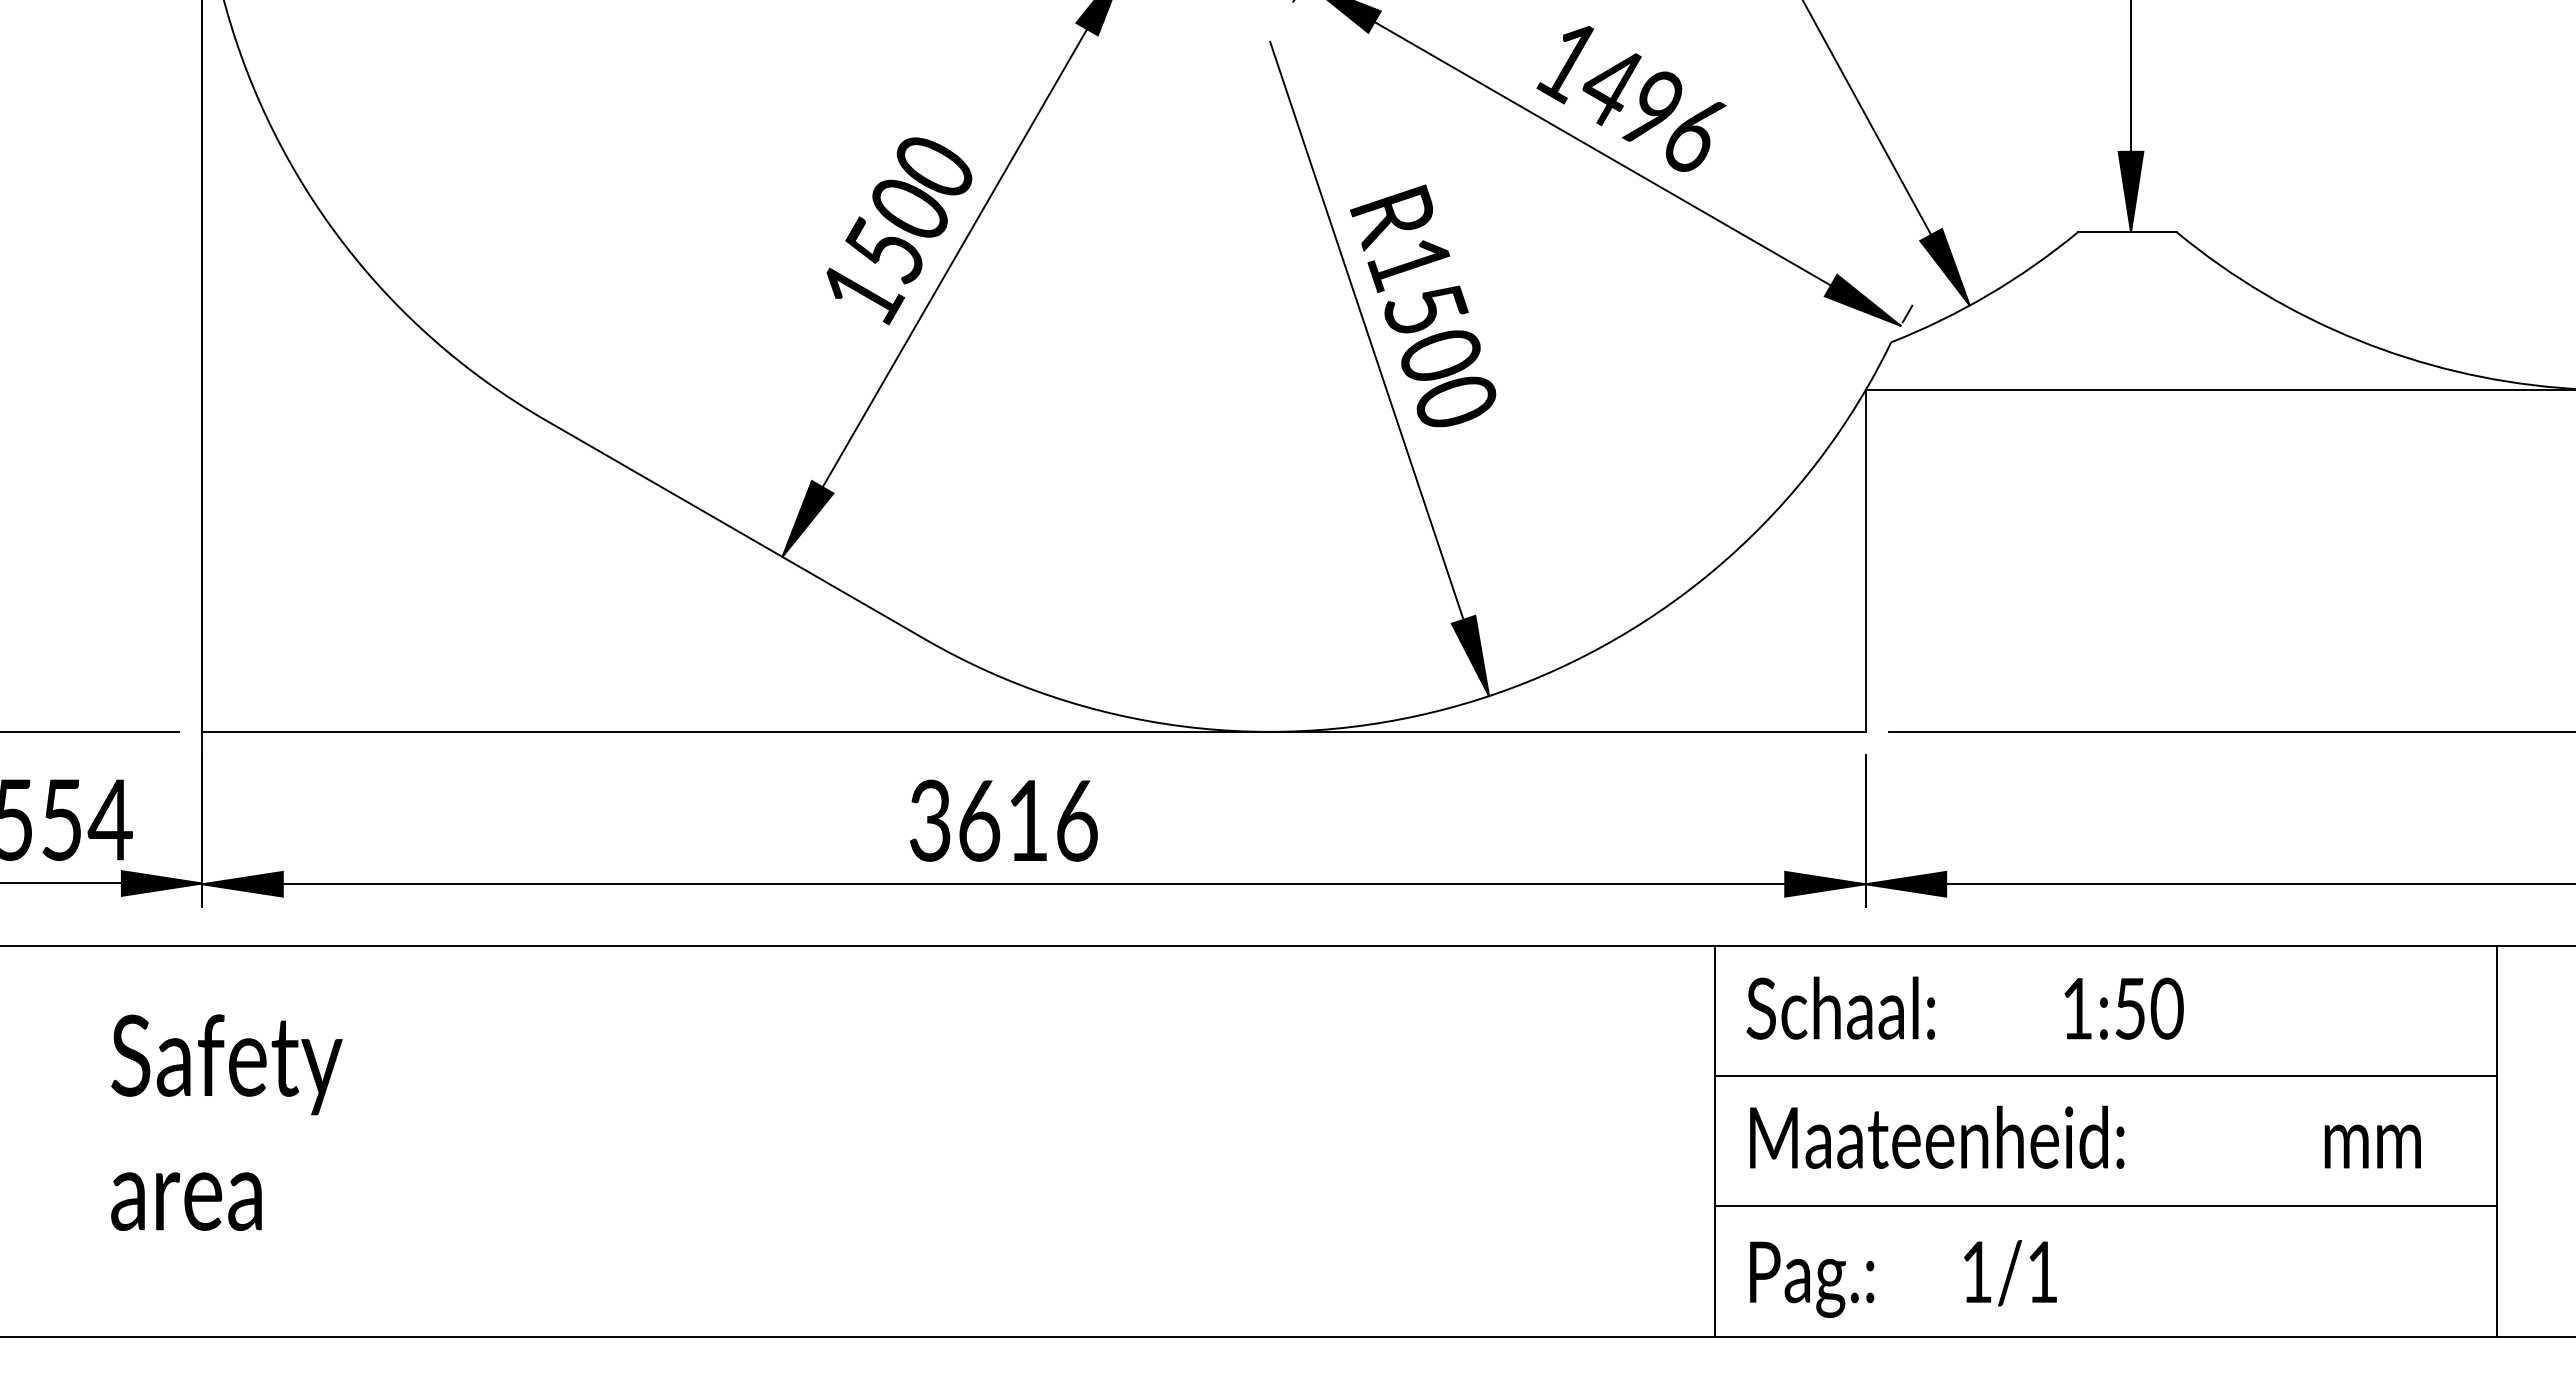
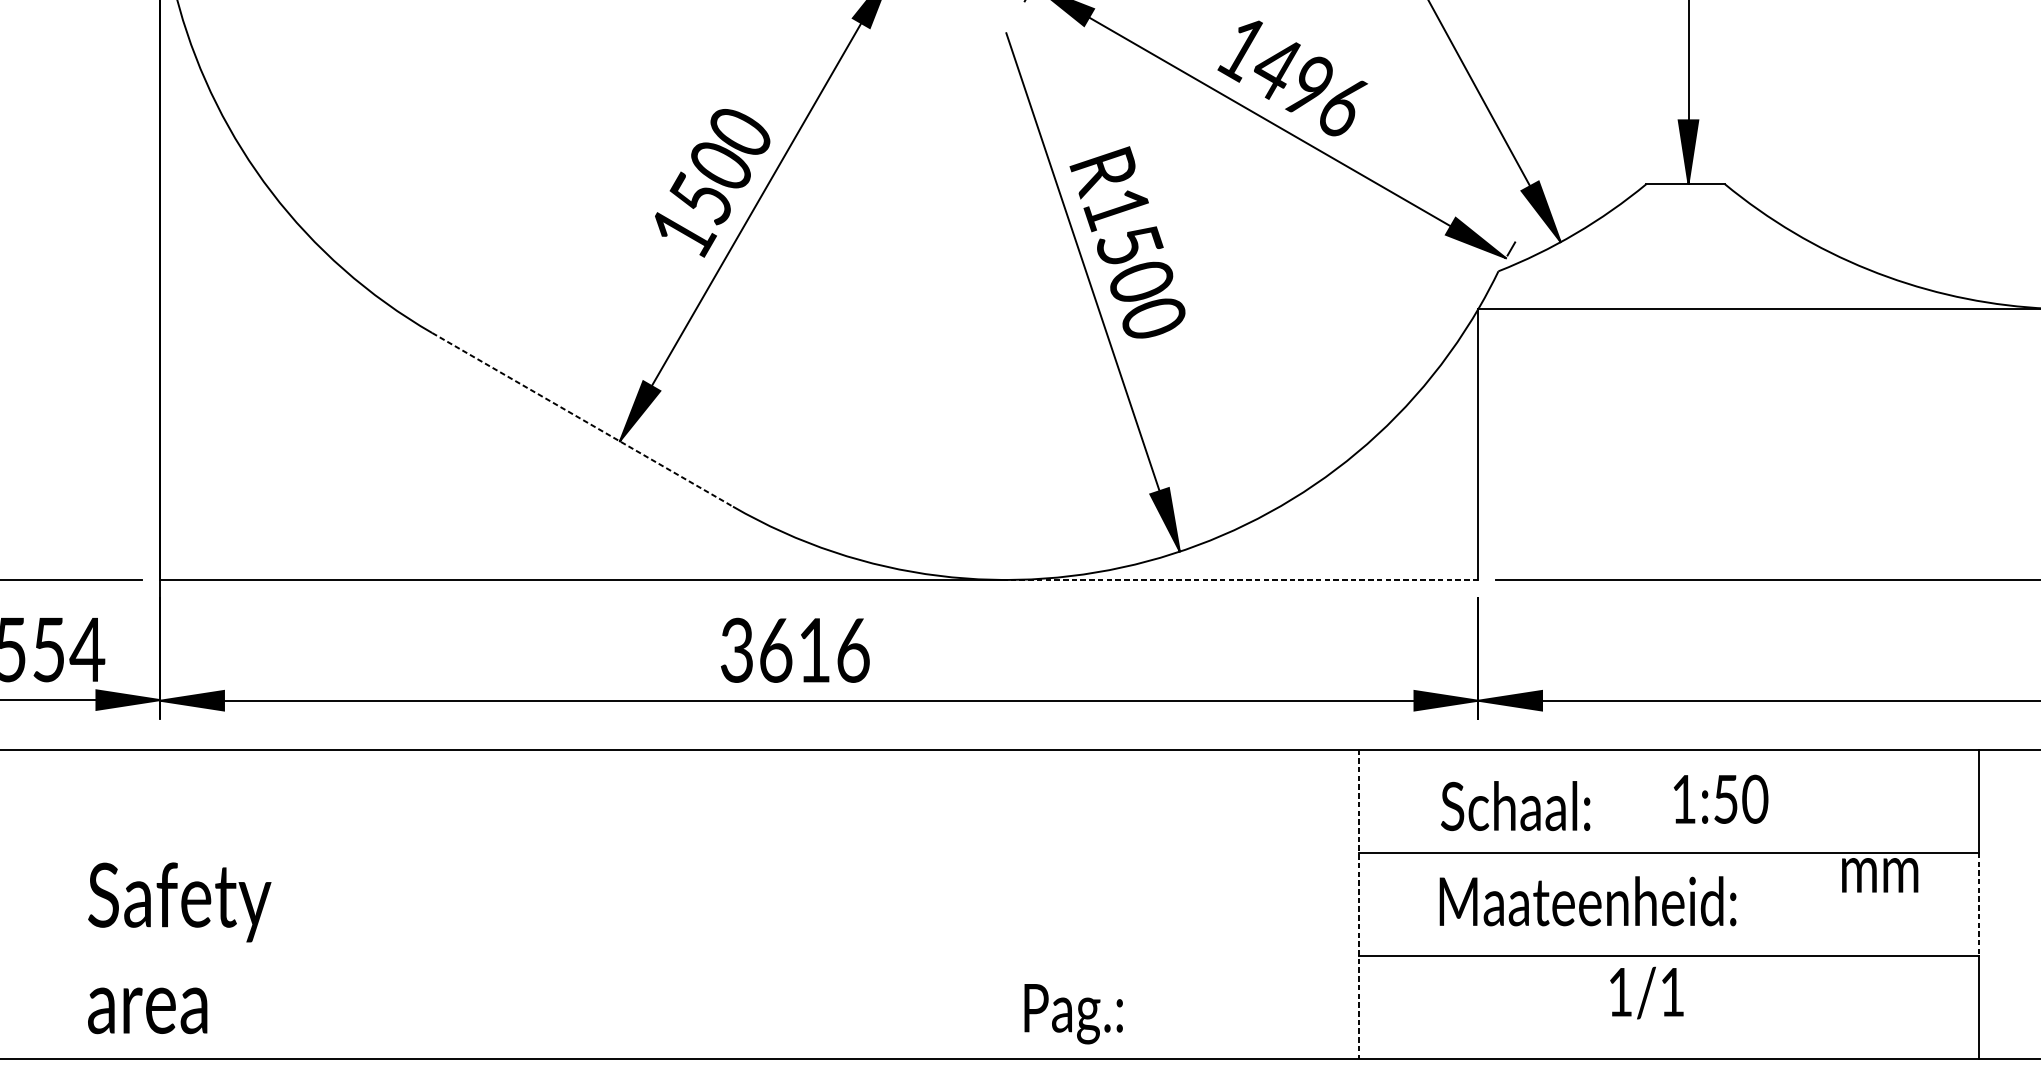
line: (735, 530) -> (582, 420), solid -> dashed
line: (1567, 731) -> (1241, 579), solid -> dashed
text: (1840, 1007) -> (1515, 805), moved
text: (2123, 1008) -> (1720, 799), moved
text: (226, 1122) -> (179, 948), moved
text: (1937, 1136) -> (1588, 900), moved
line: (1715, 1141) -> (1359, 904), solid -> dashed
line: (2497, 1141) -> (1978, 904), solid -> dashed
text: (2372, 1146) -> (1879, 875), moved
text: (2010, 1273) -> (1646, 993), moved
text: (1812, 1279) -> (1073, 1013), moved

